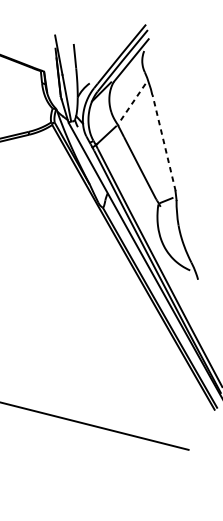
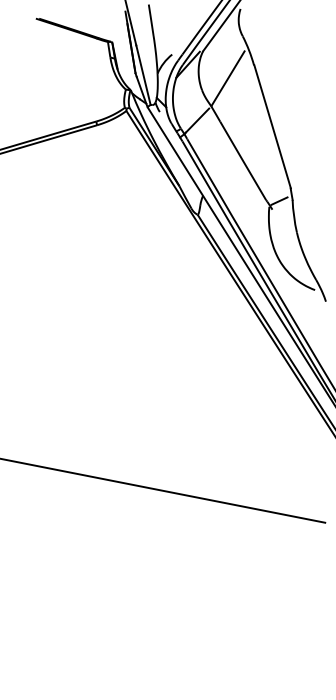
line: (132, 104) -> (228, 78), dashed -> solid
line: (164, 142) -> (272, 126), dashed -> solid

